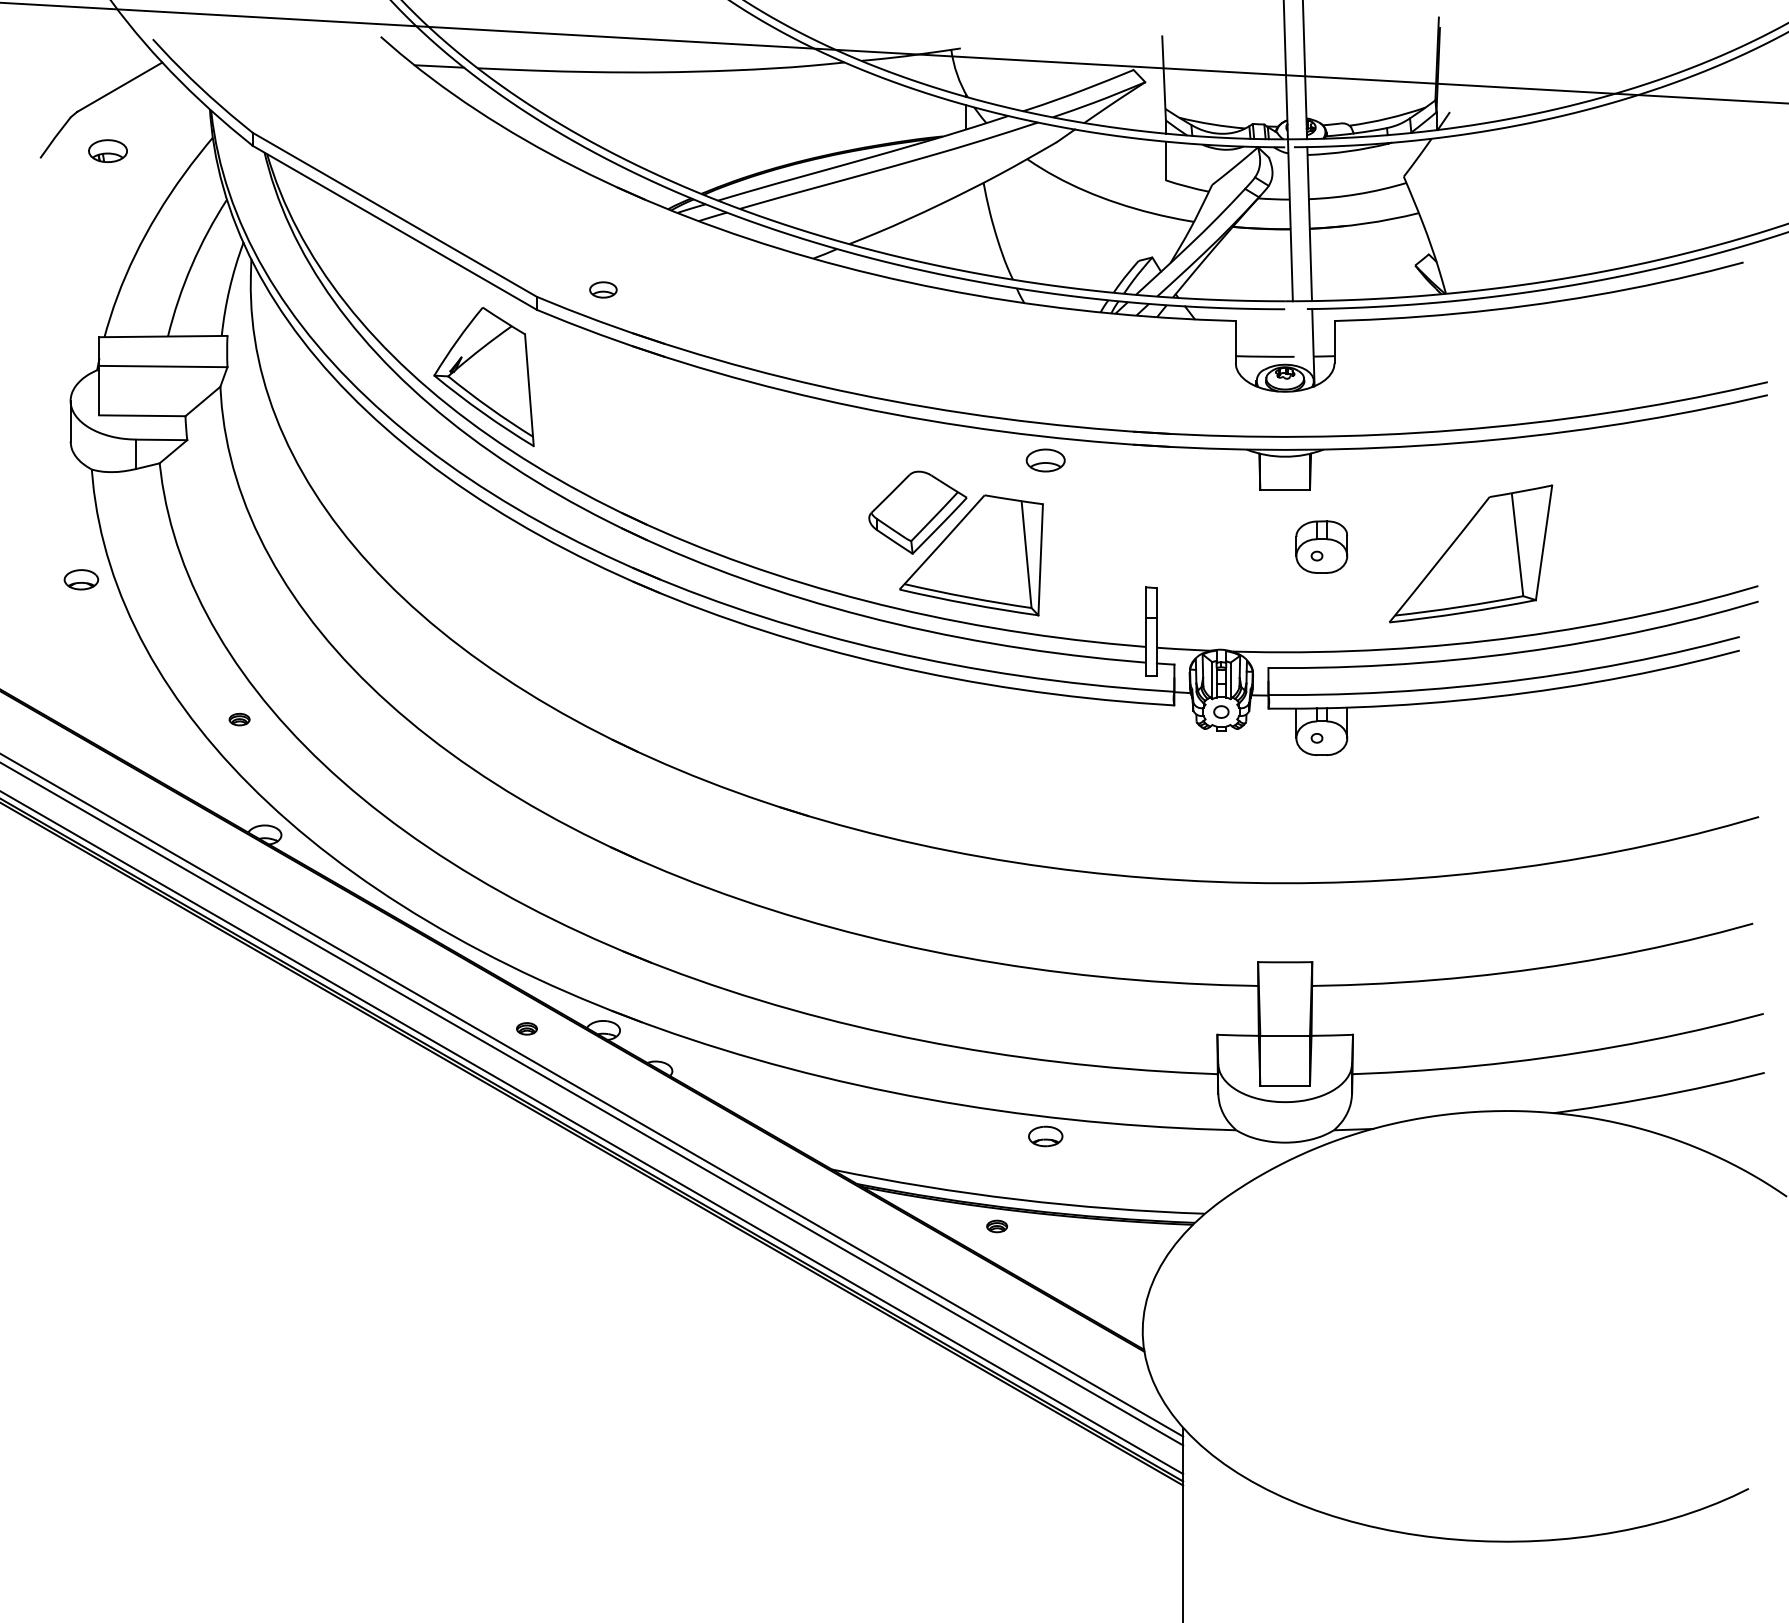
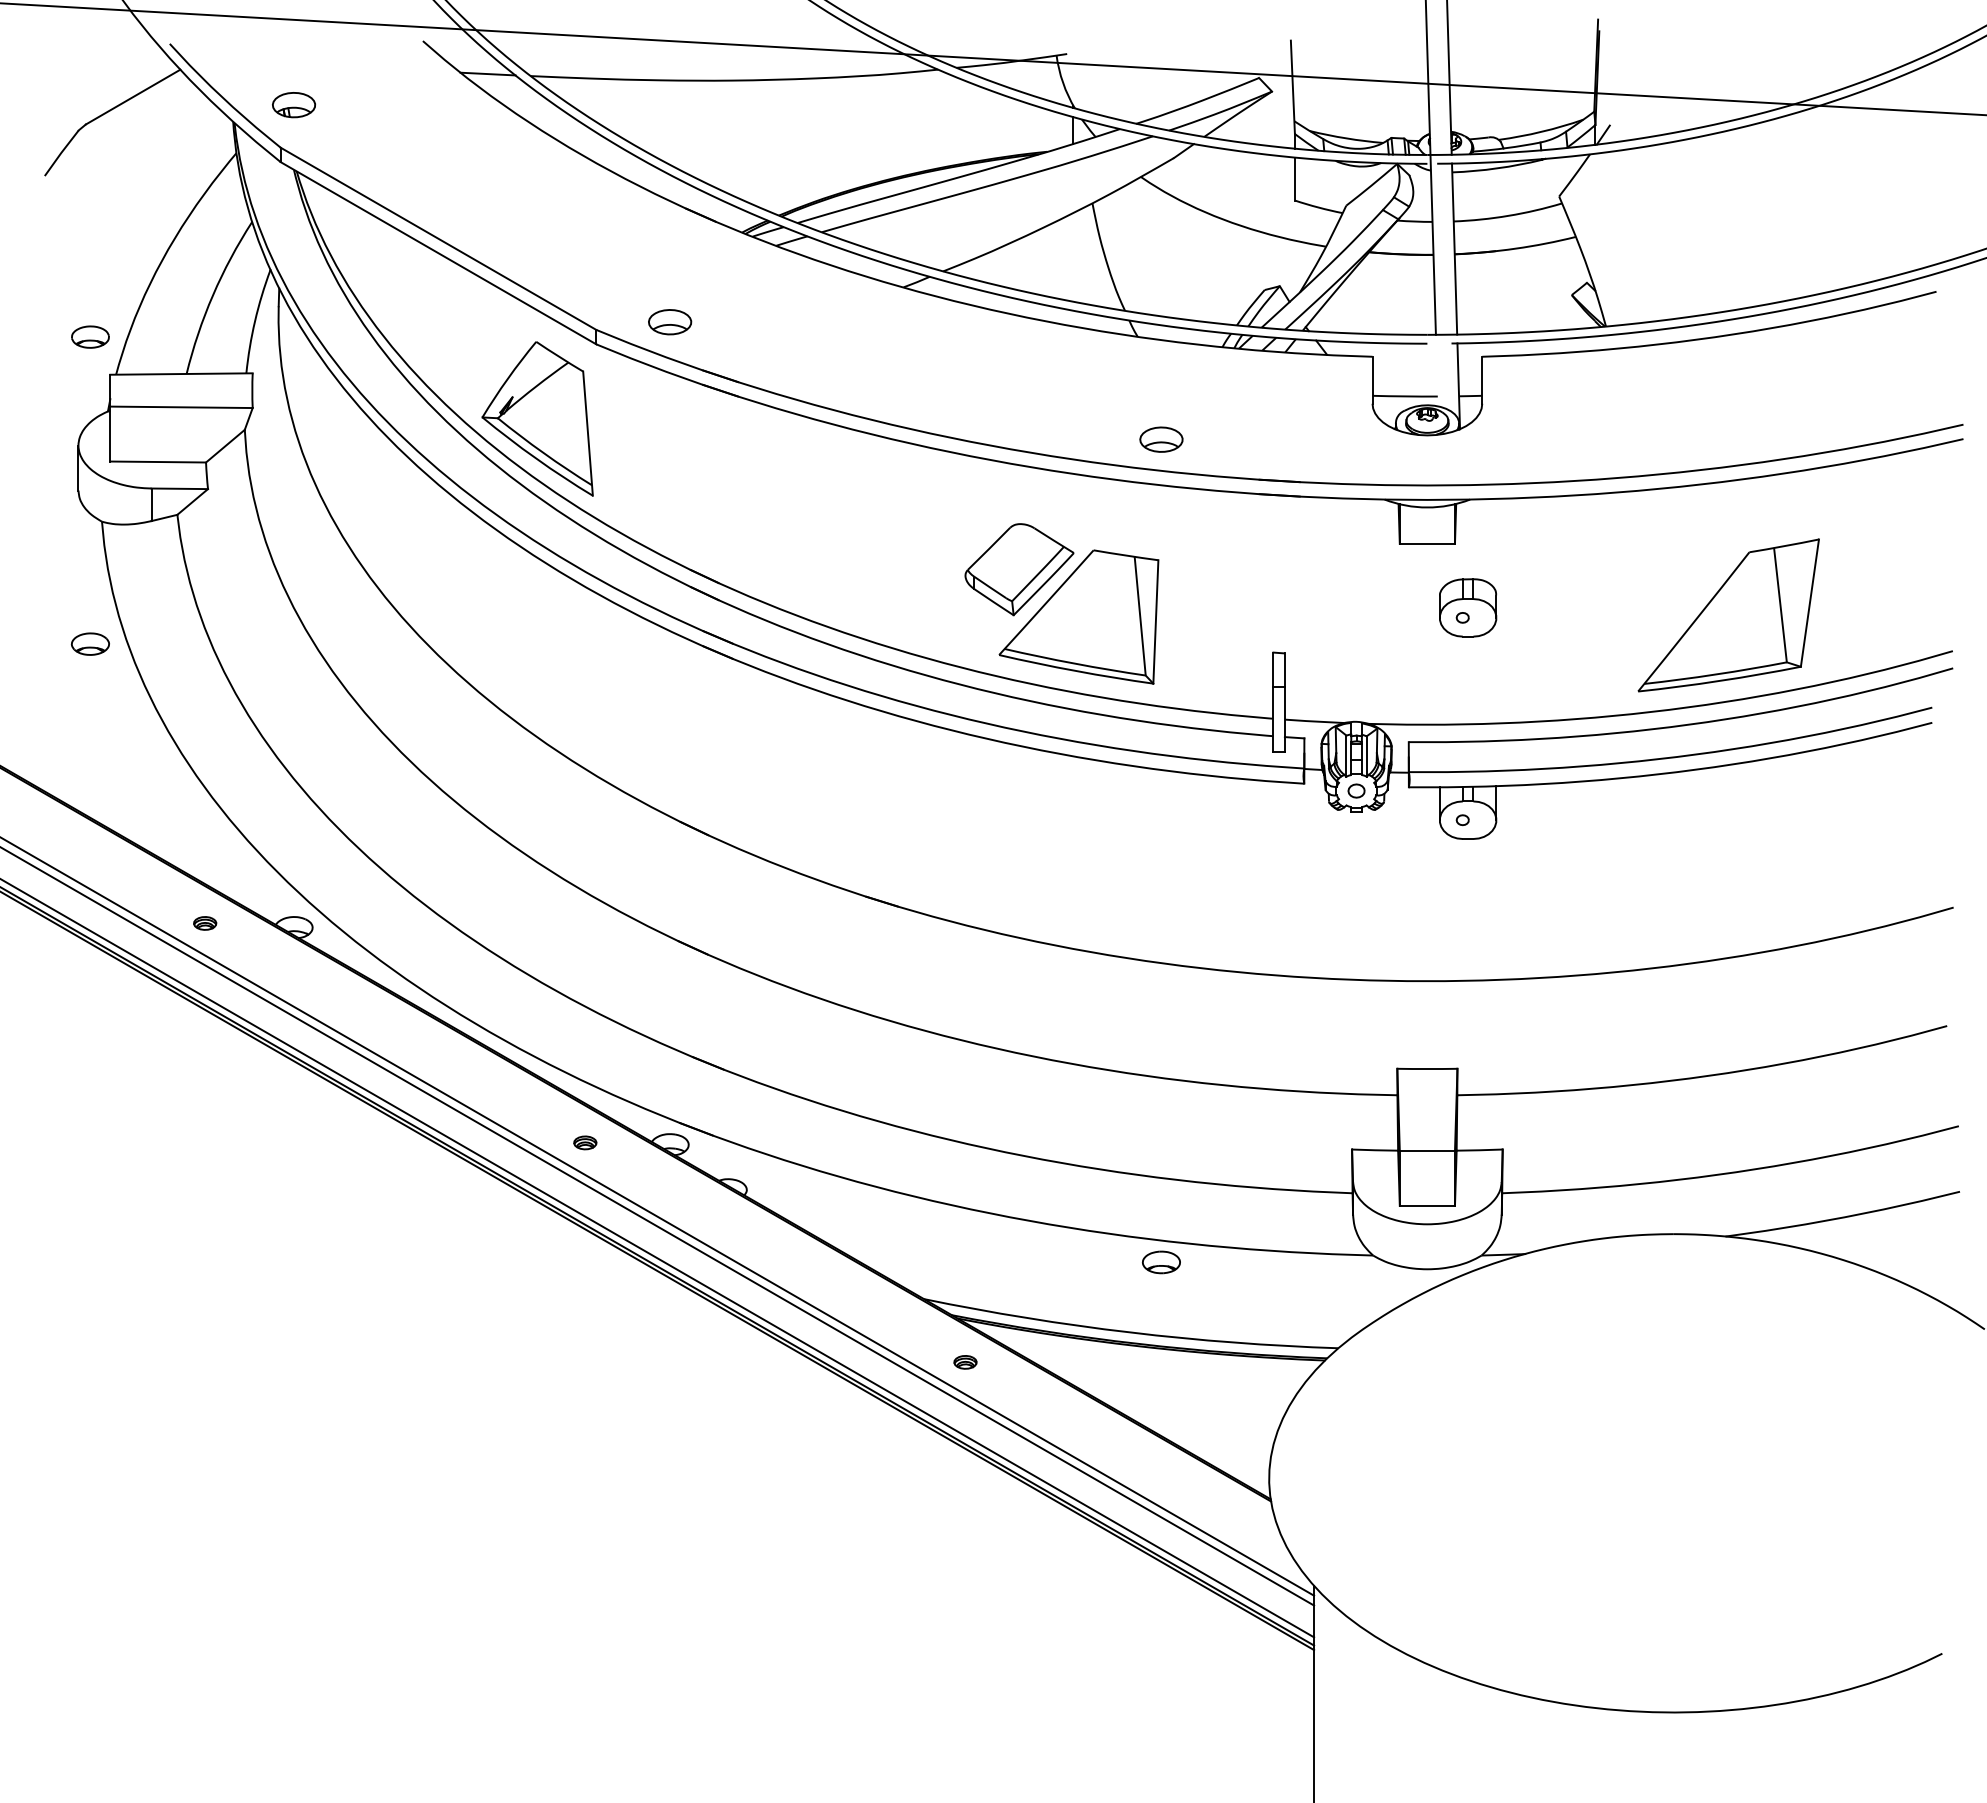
part: (108, 151) -> (294, 105), moved
part: (603, 290) -> (670, 322), size x1.43
part: (81, 302) -> (90, 336), added
part: (1045, 460) -> (1161, 439), moved
part: (1470, 553) -> (1728, 615), moved
part: (239, 719) -> (205, 923), moved
part: (997, 1226) -> (965, 1362), moved

